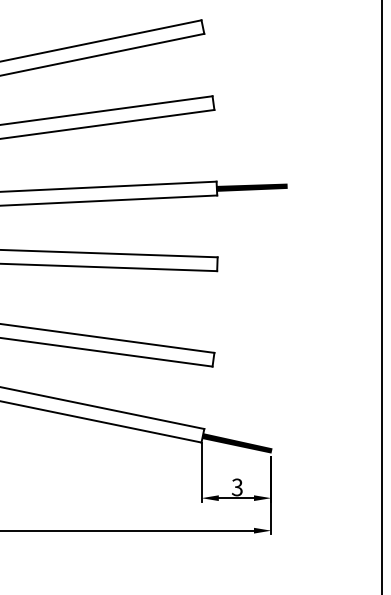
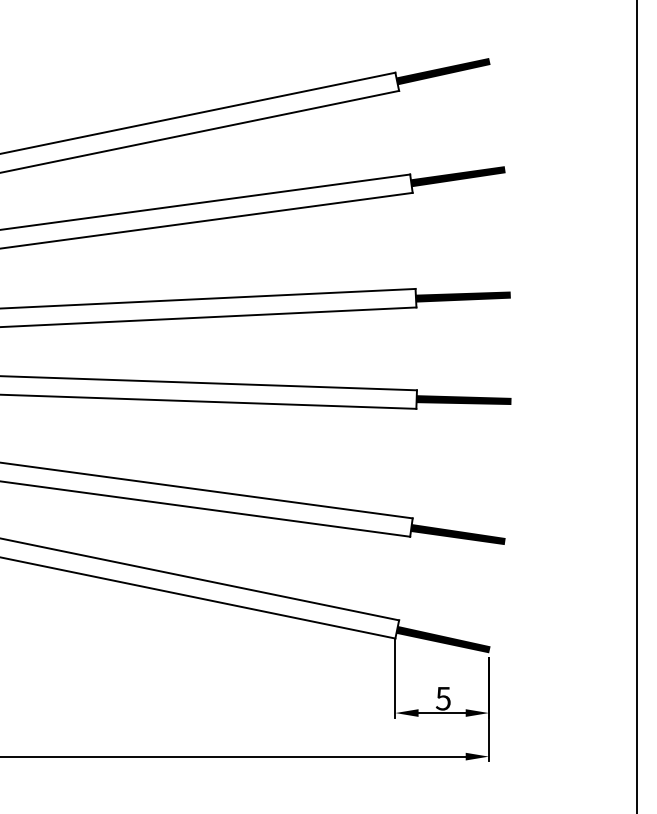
fill: (237, 19) -> (443, 71), added
fill: (247, 97) -> (457, 176), added
fill: (252, 264) -> (463, 400), added
fill: (247, 364) -> (457, 534), added
text: (237, 487) -> (443, 698), 3 -> 5

